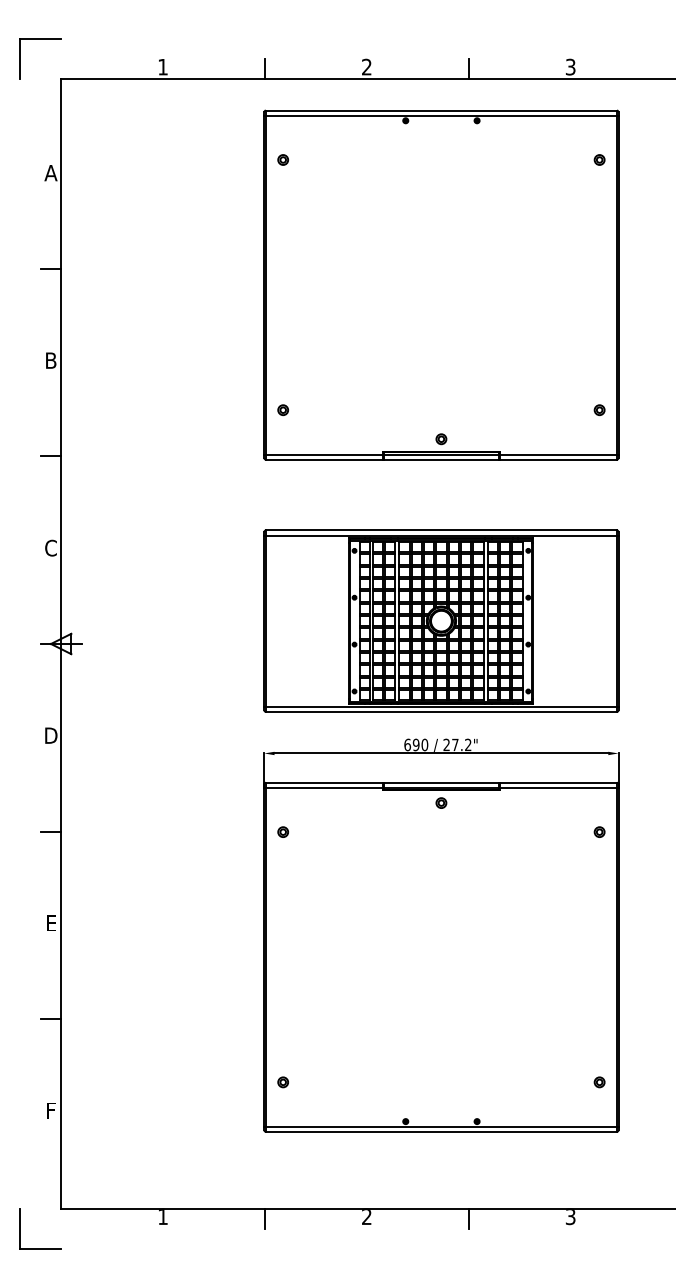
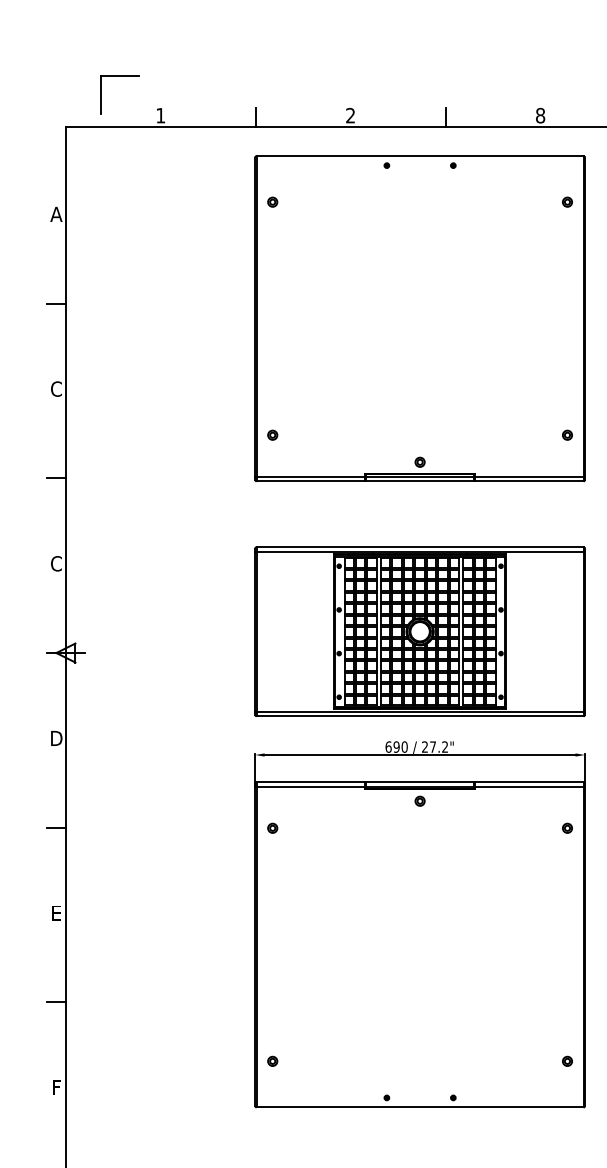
part: (40, 39) -> (119, 76), moved
text: (570, 66) -> (540, 115), 3 -> 8
line: (441, 115) -> (420, 160), removed
text: (50, 360) -> (55, 388), B -> C
line: (441, 1126) -> (420, 1102), removed

